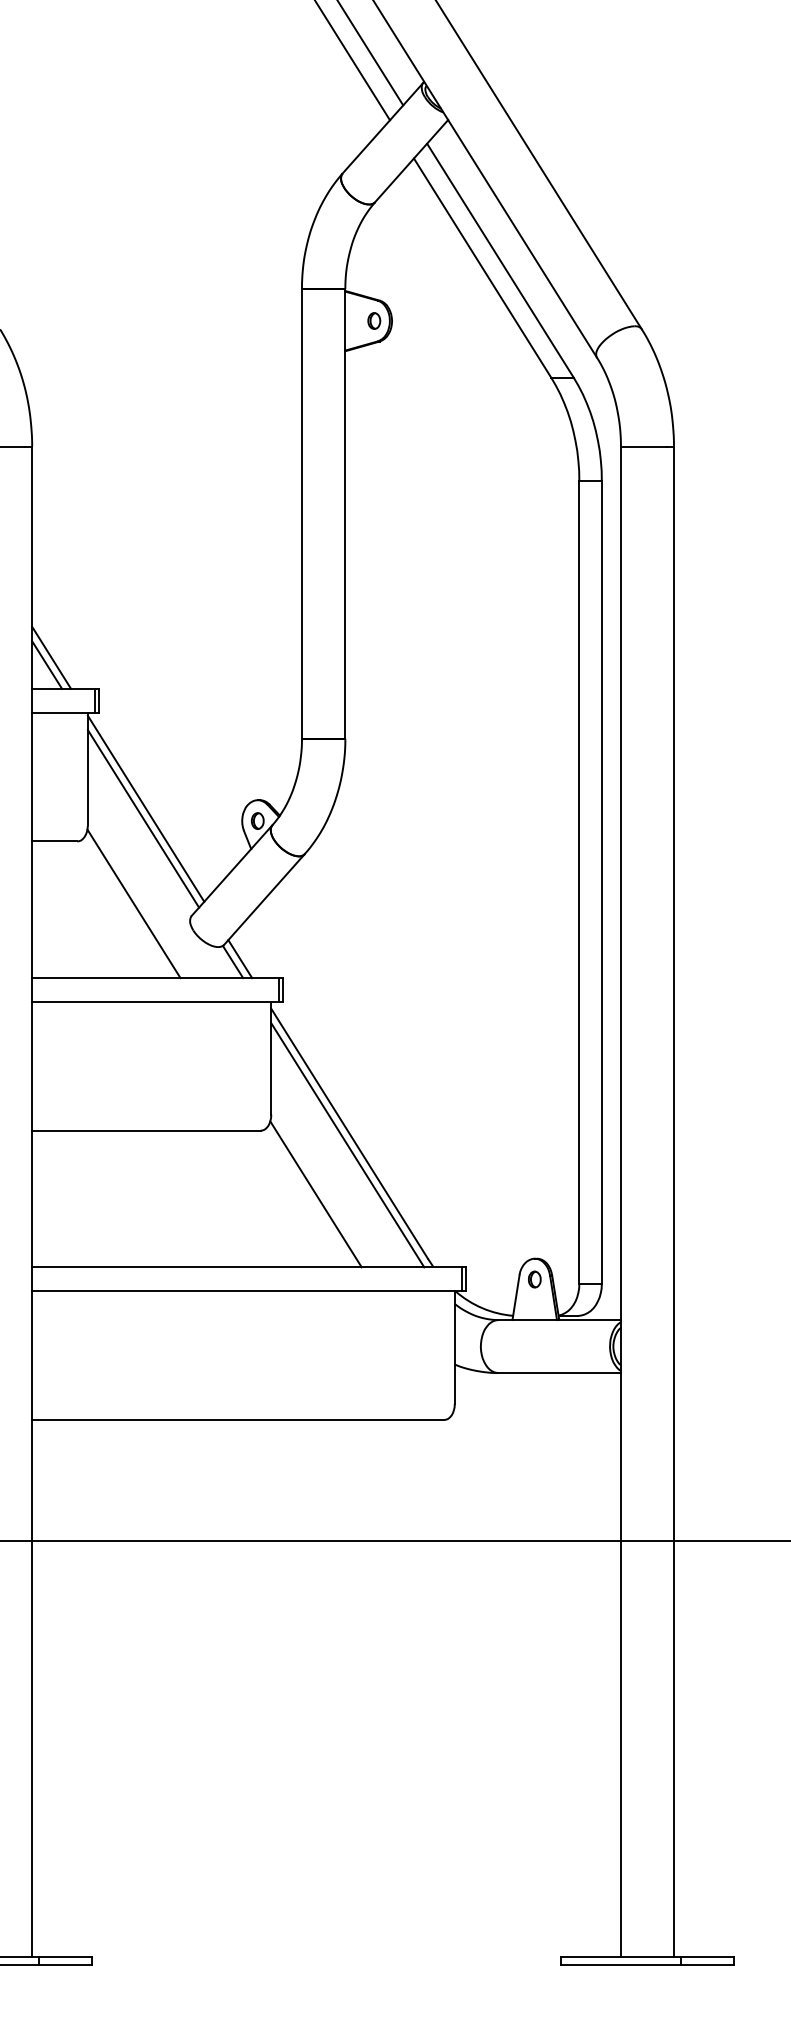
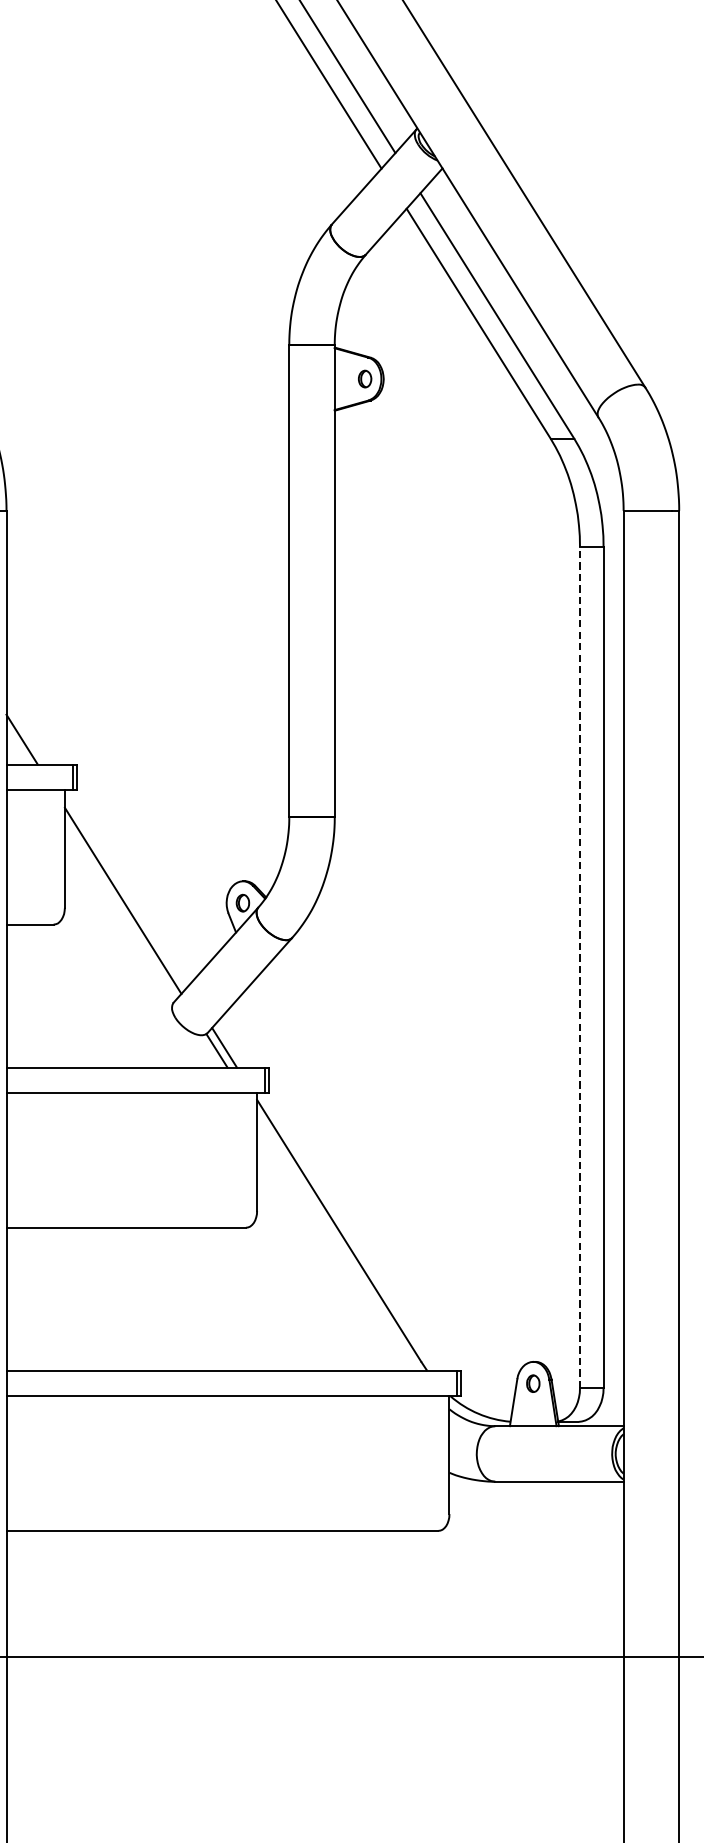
line: (51, 657) -> (26, 731), removed
line: (145, 808) -> (125, 890), removed
line: (579, 882) -> (580, 967), solid -> dashed
line: (133, 903) -> (112, 989), removed
line: (347, 1145) -> (337, 1243), removed
line: (315, 1194) -> (303, 1294), removed

